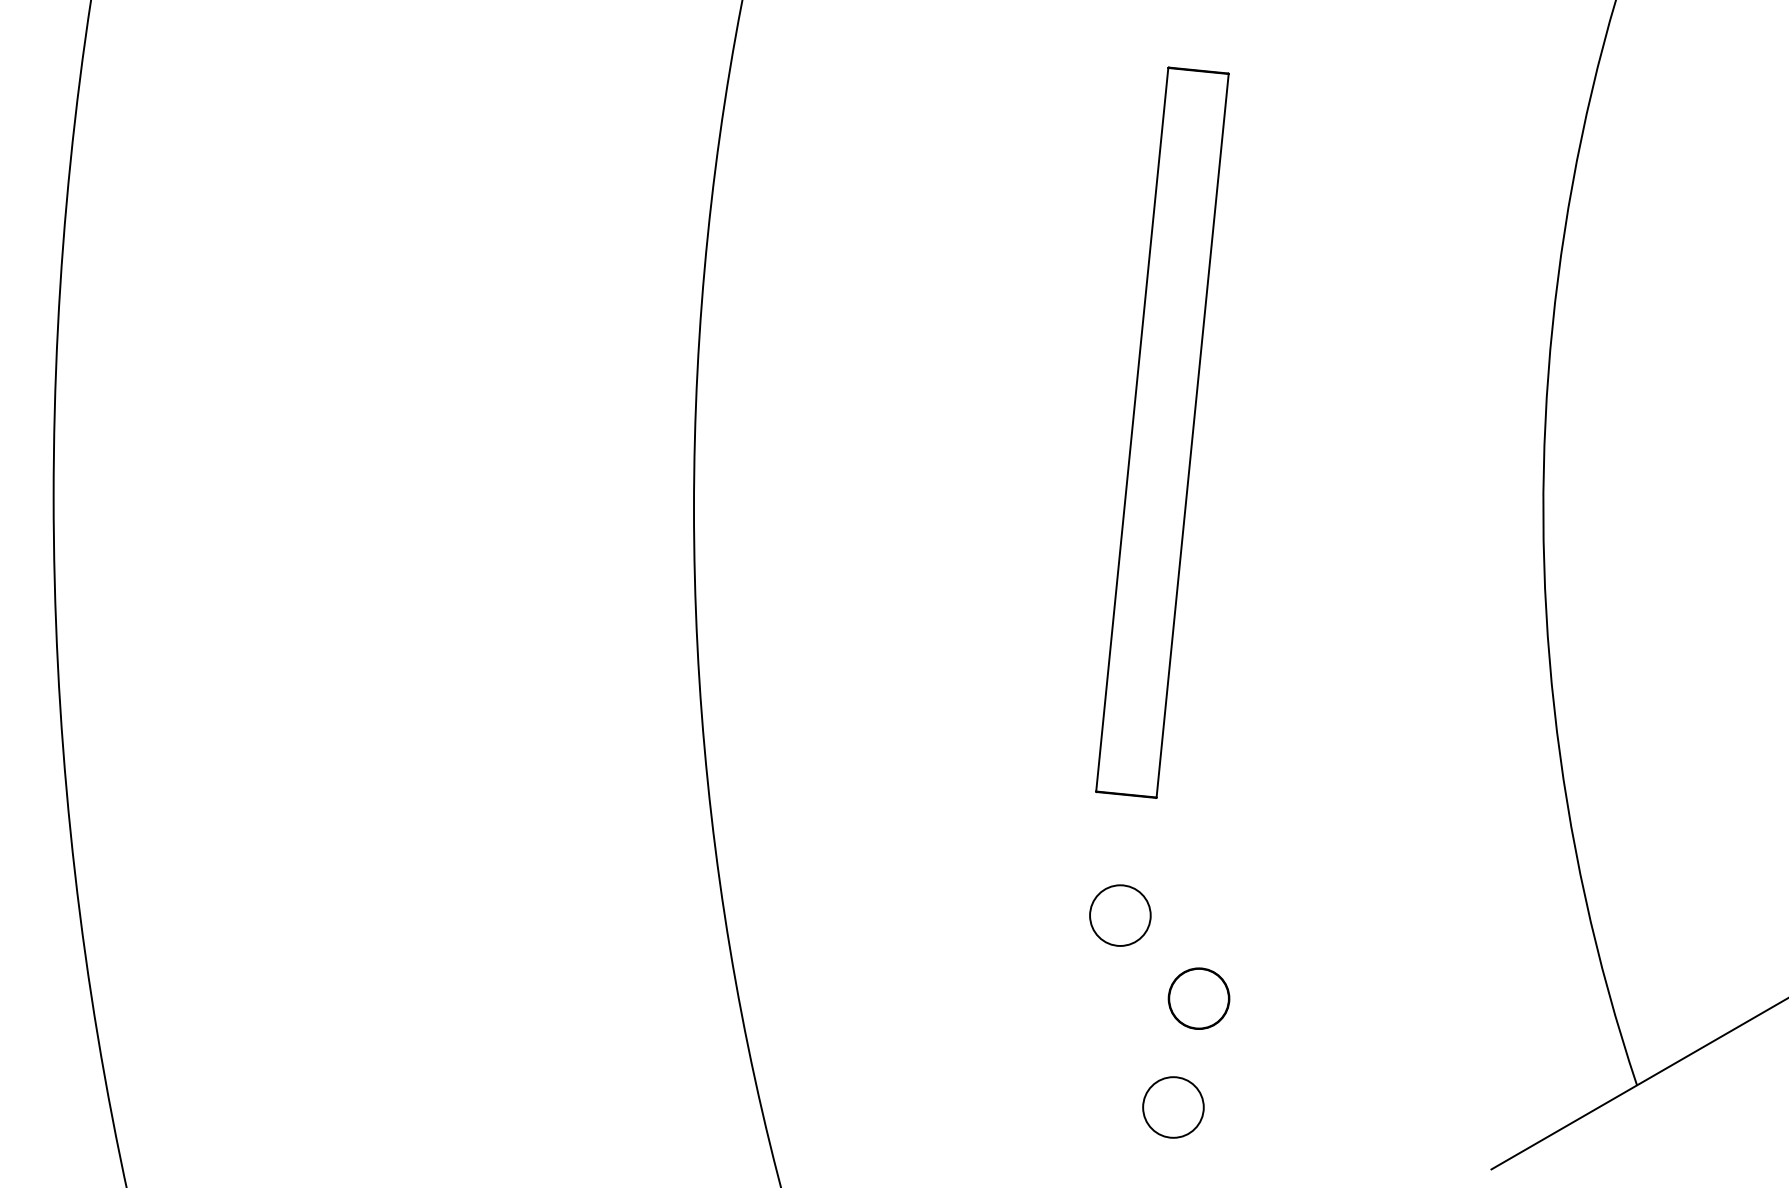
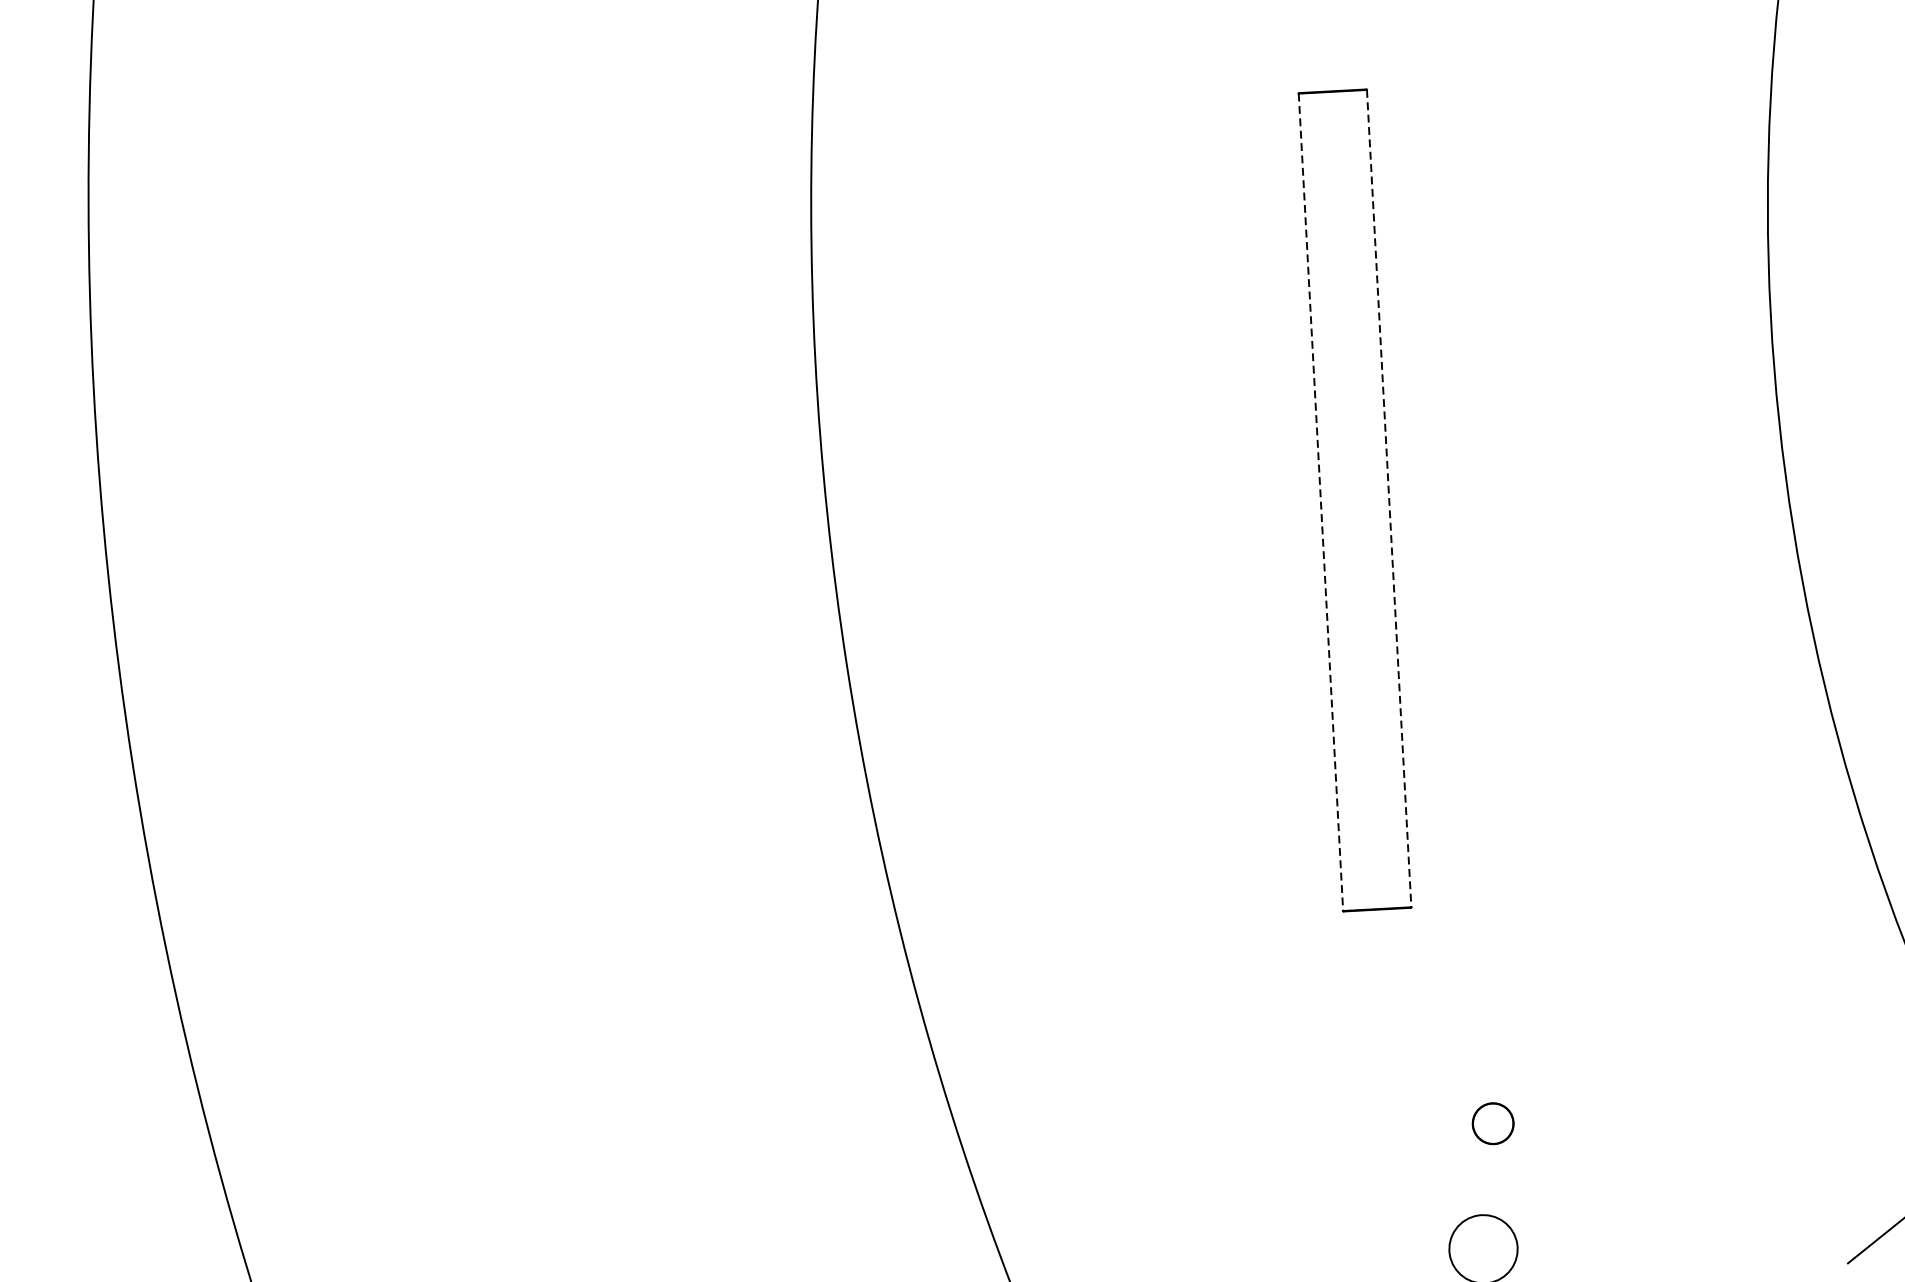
line: (1132, 429) -> (1321, 502), solid -> dashed
line: (1192, 435) -> (1388, 498), solid -> dashed
circle: (1120, 915) -> (1391, 1044), removed
part: (1198, 998) -> (1492, 1123), size x0.6

